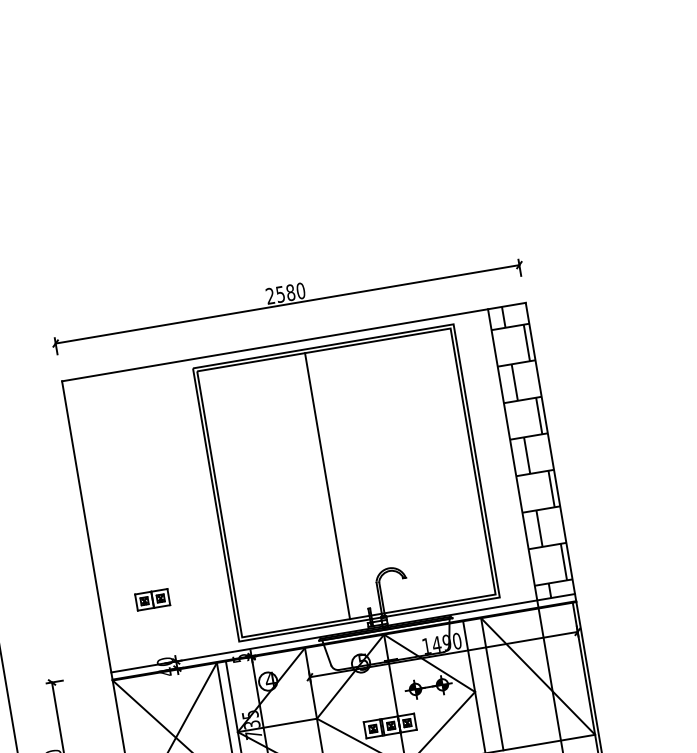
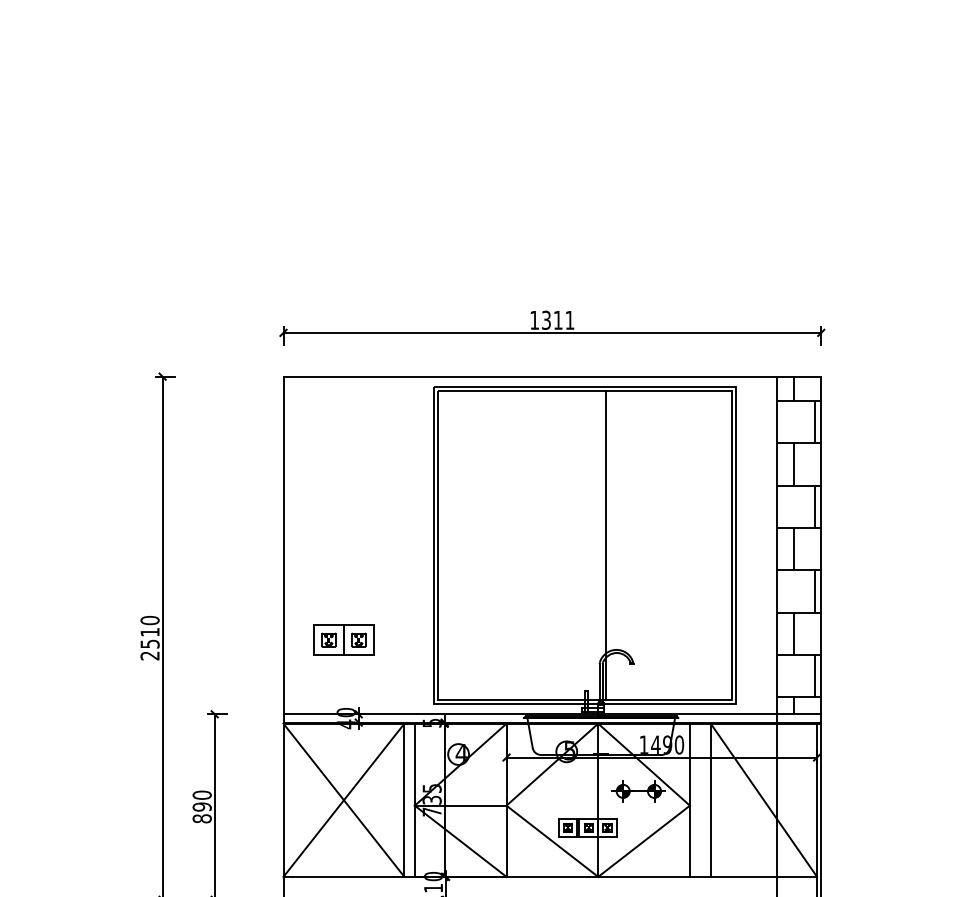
text: (285, 292) -> (552, 319), 2580 -> 1311
line: (327, 486) -> (605, 545), moved
part: (152, 600) -> (343, 640), size x1.6

